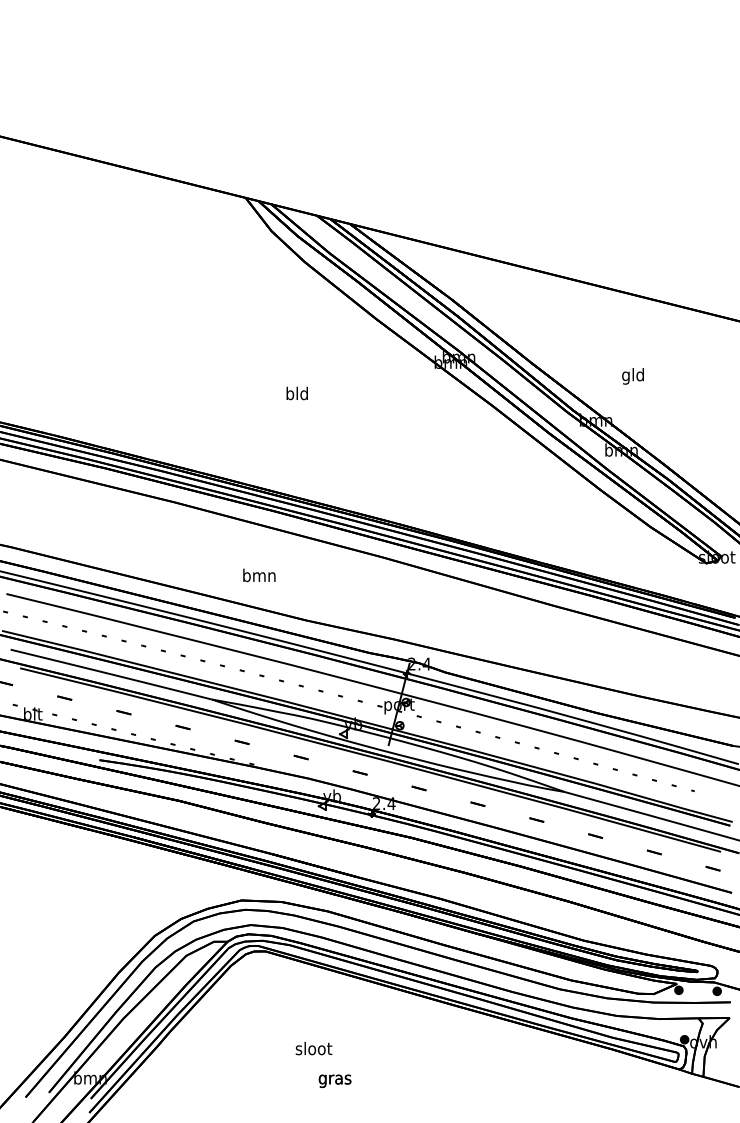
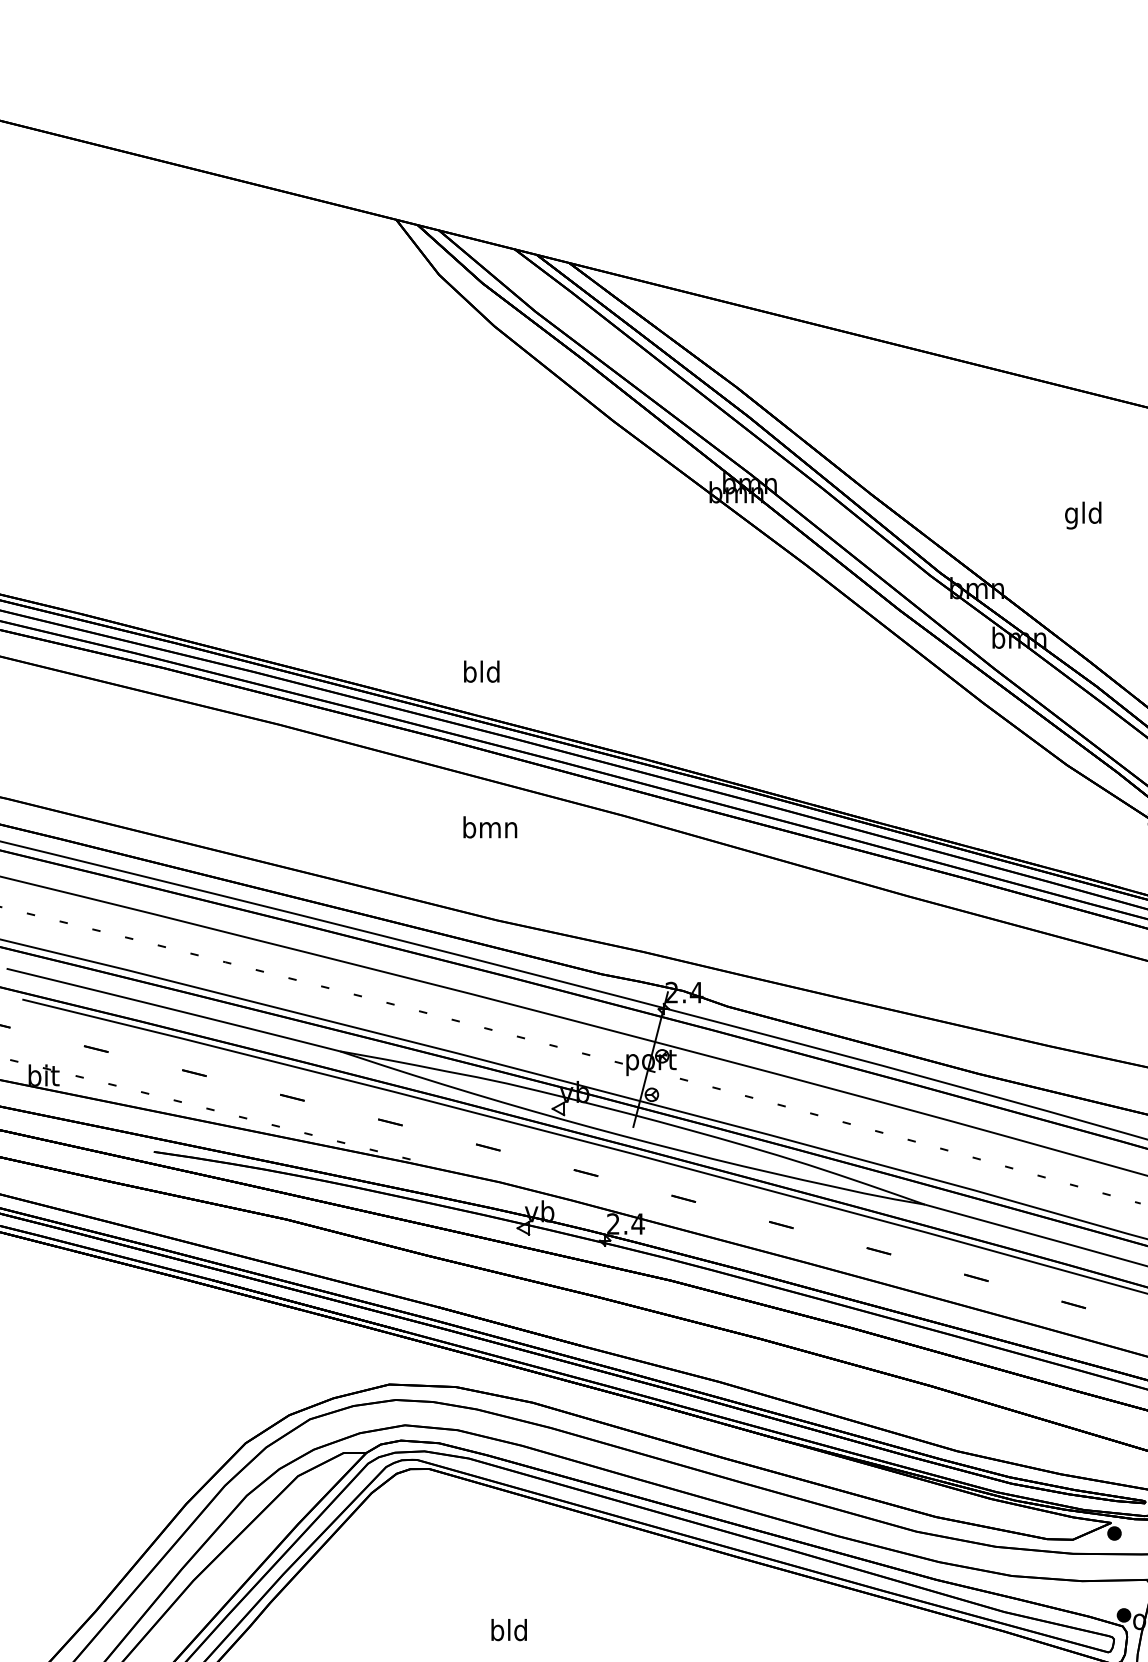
text: (632, 376) -> (1082, 515), moved
text: (296, 393) -> (480, 671), moved
text: (259, 575) -> (490, 827), moved
text: (313, 1048) -> (508, 1629), sloot -> bld

